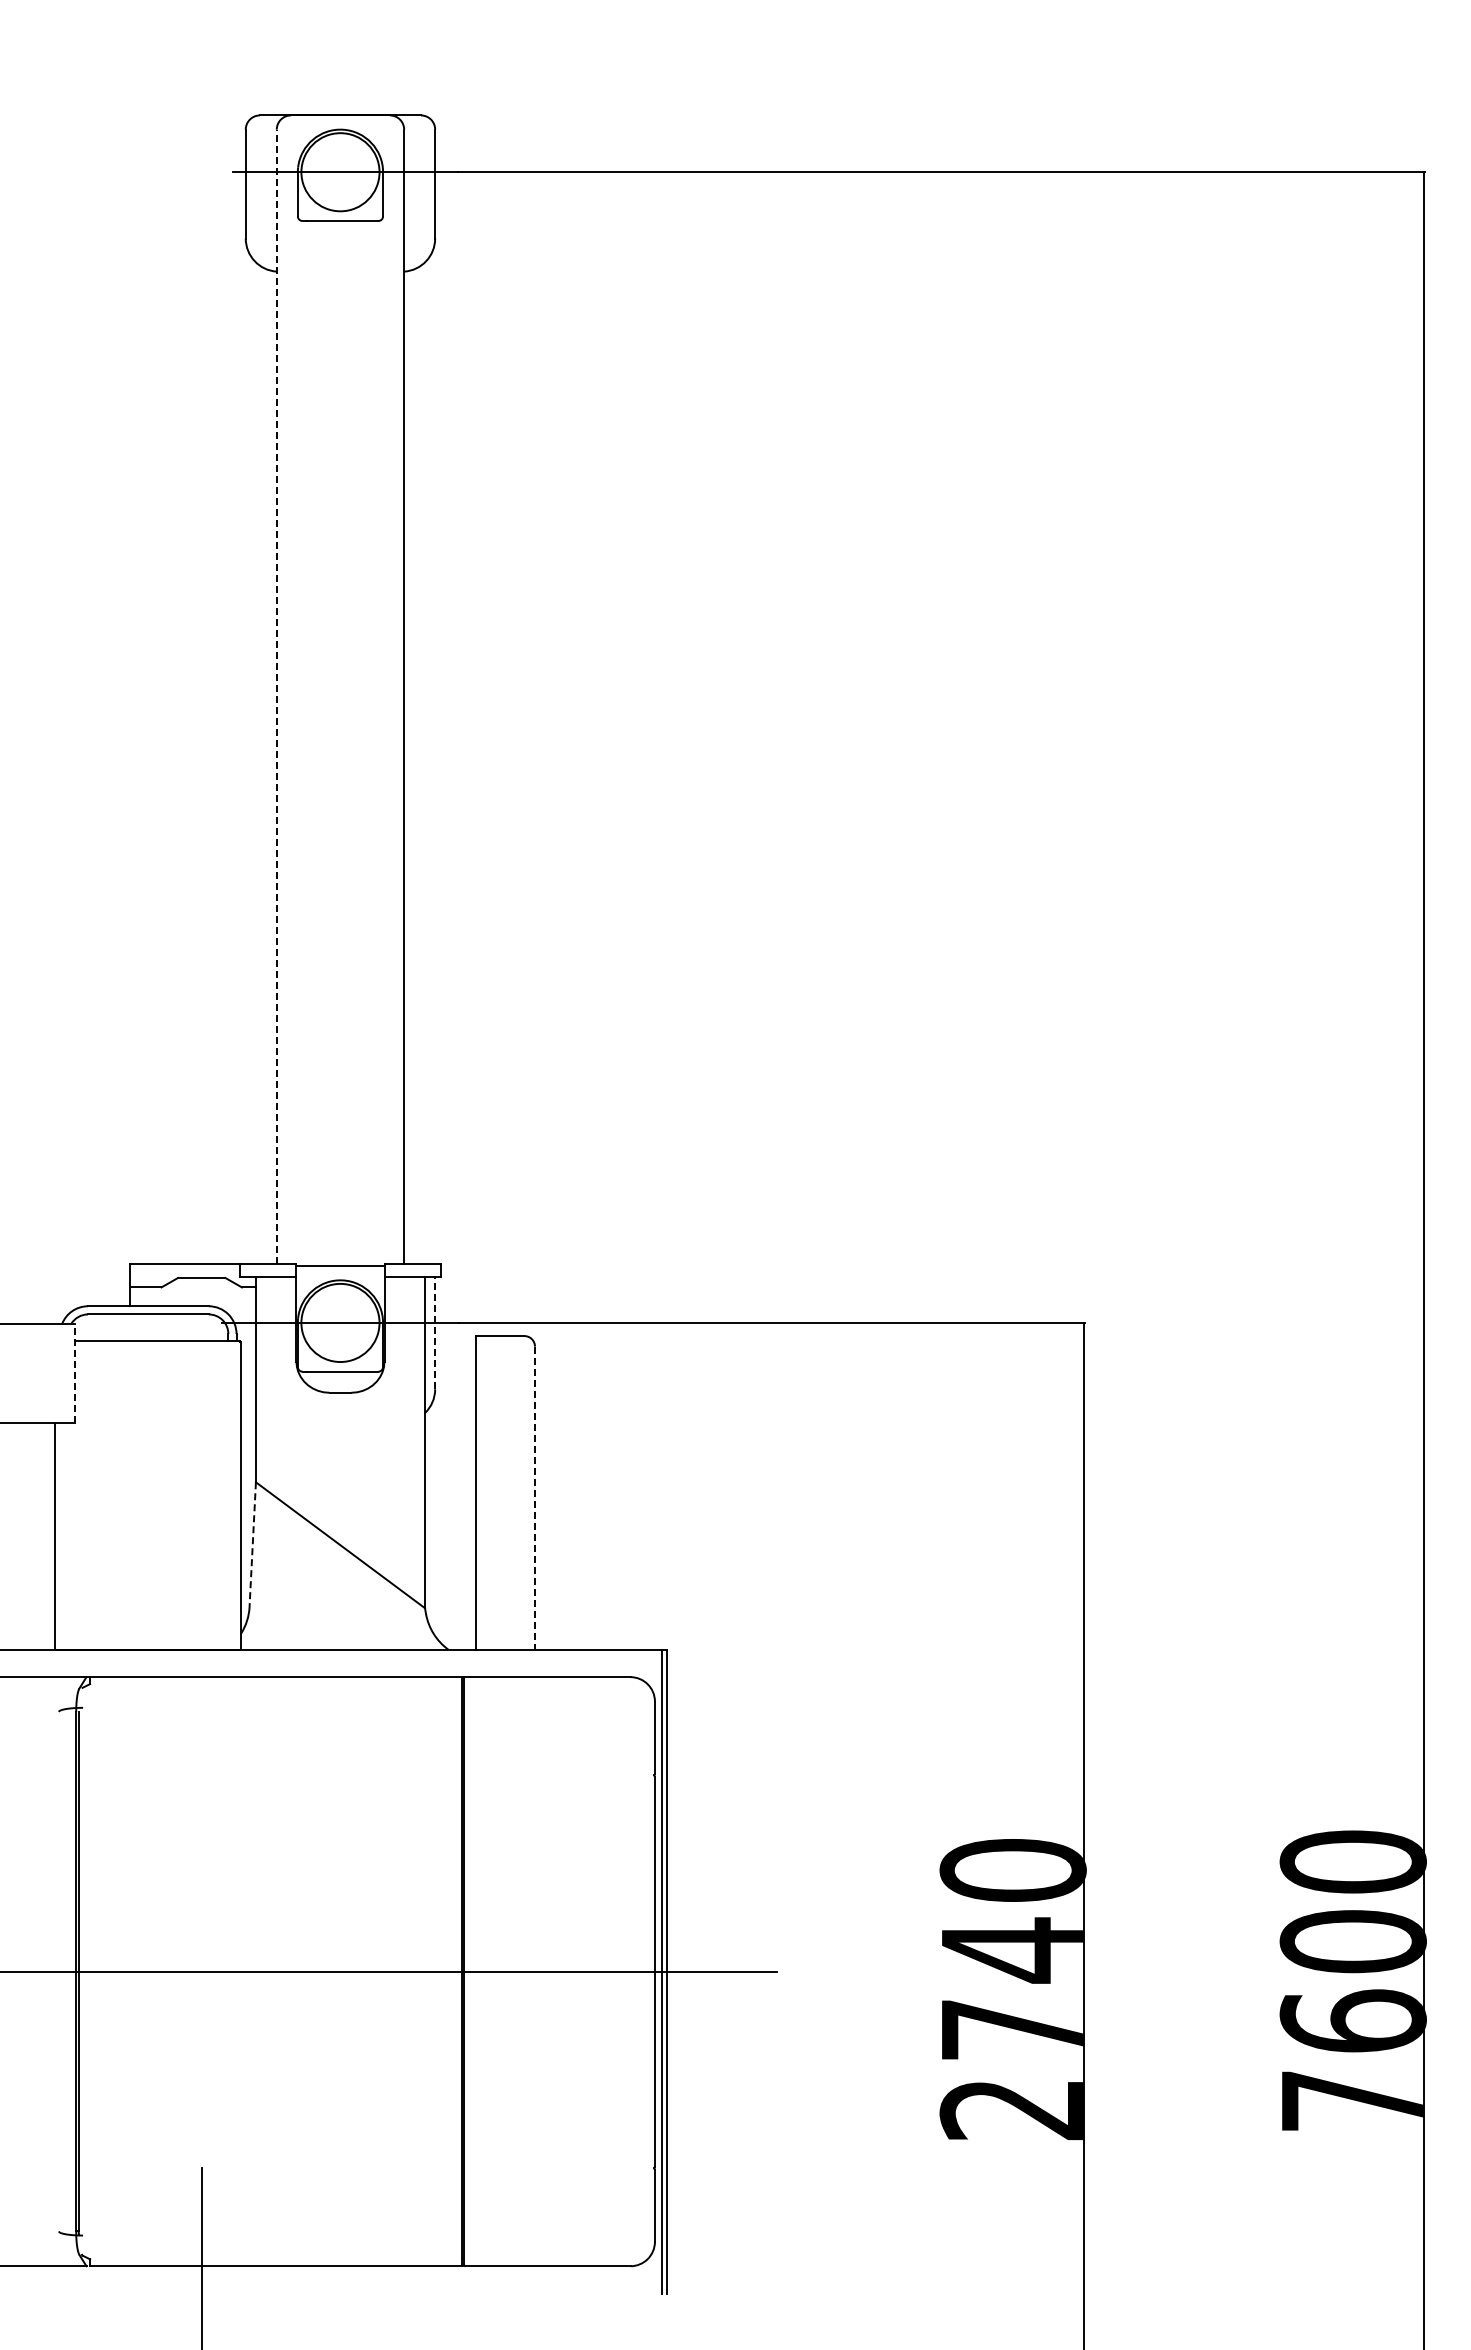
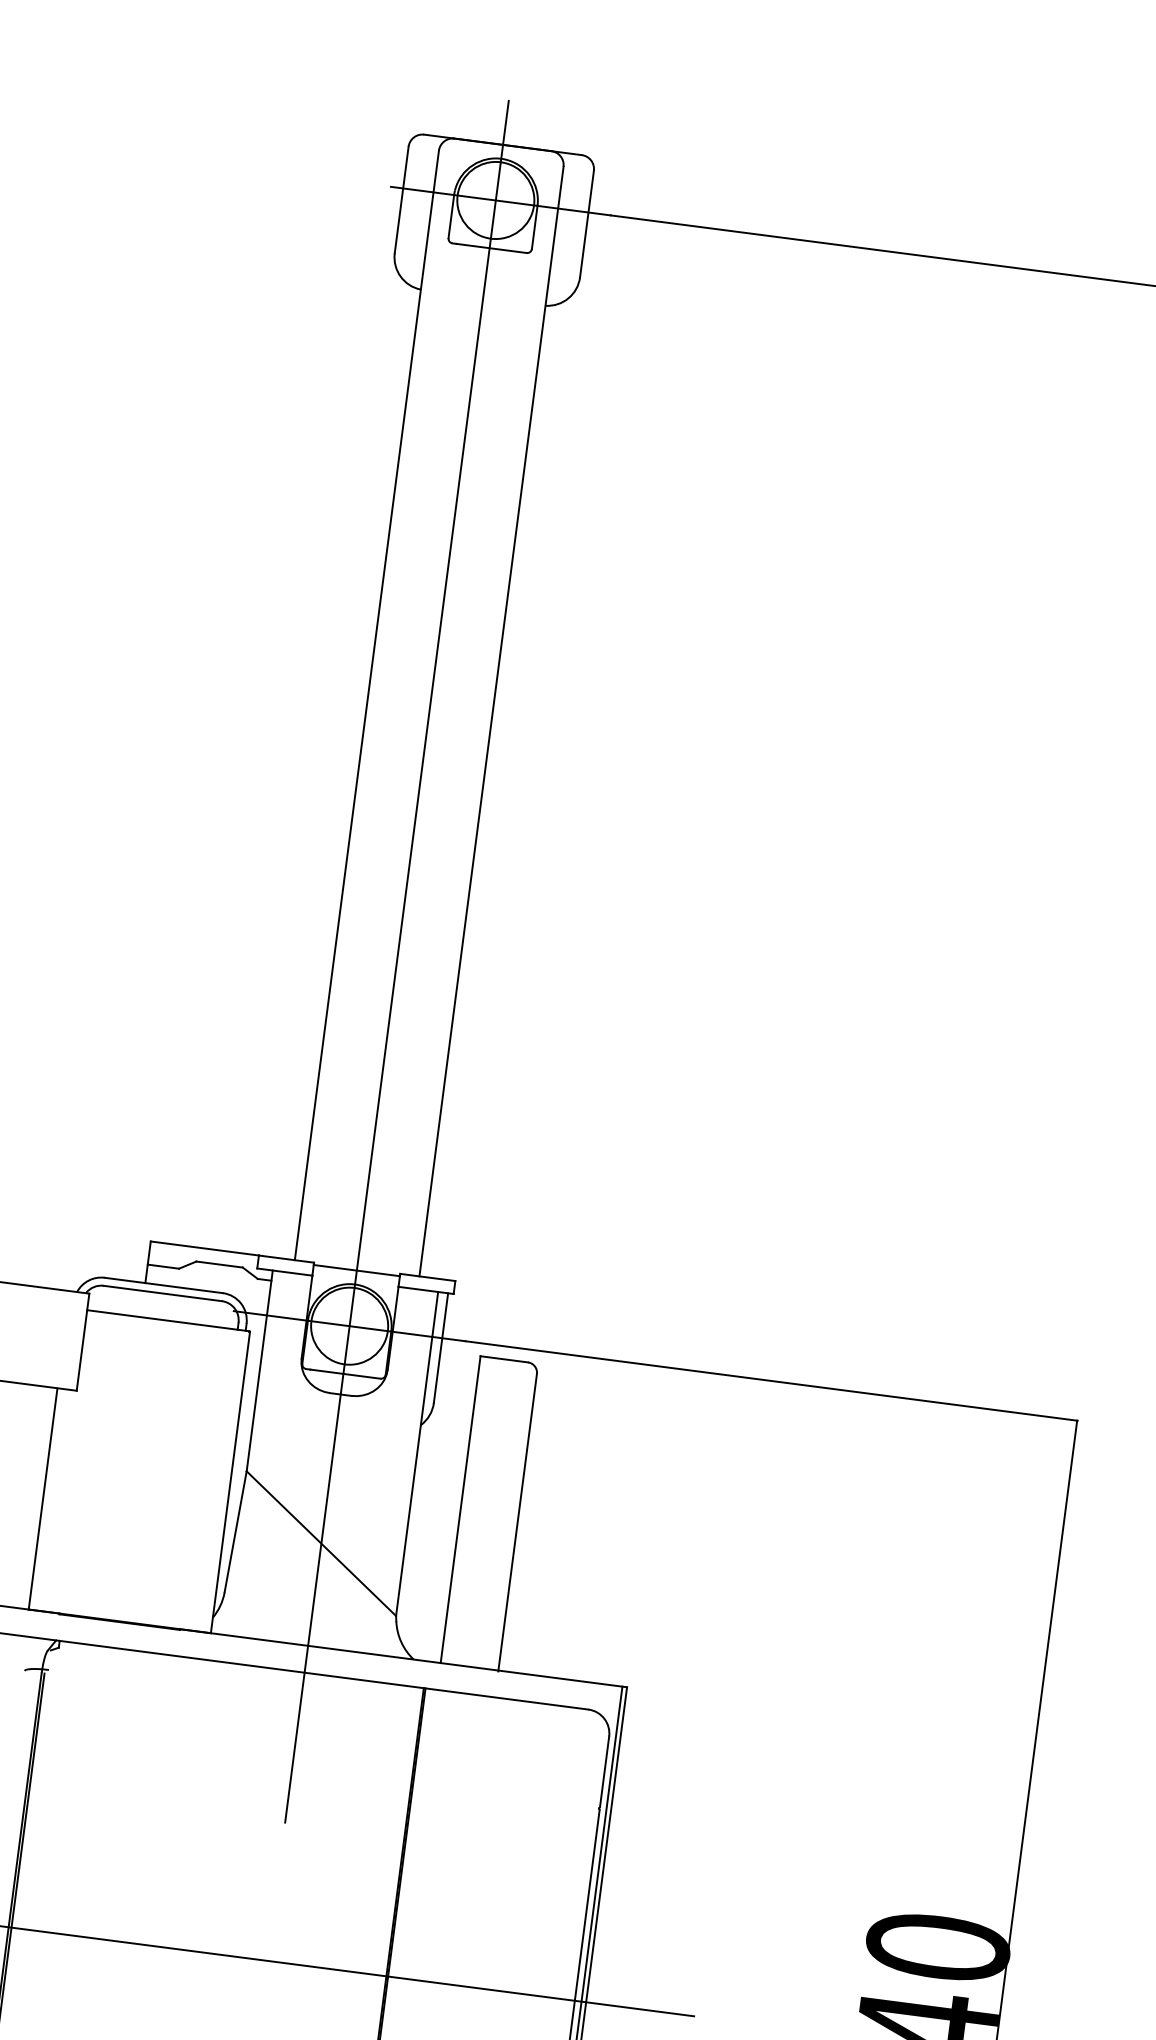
line: (276, 696) -> (366, 705), dashed -> solid
line: (340, 950) -> (396, 961), added
line: (435, 1332) -> (441, 1347), dashed -> solid
line: (74, 1373) -> (83, 1341), dashed -> solid
line: (535, 1498) -> (518, 1522), dashed -> solid
line: (252, 1545) -> (235, 1532), dashed -> solid

